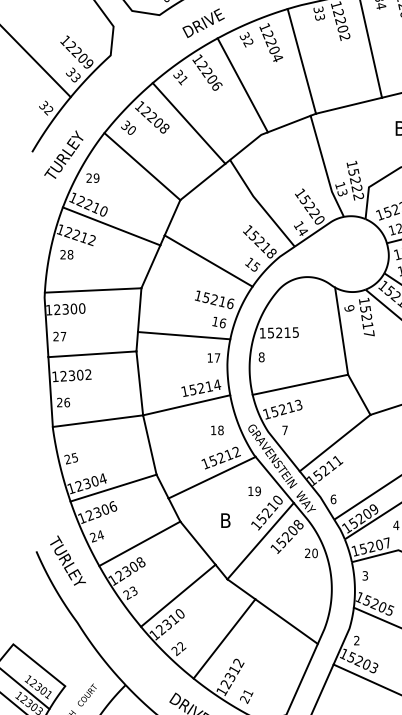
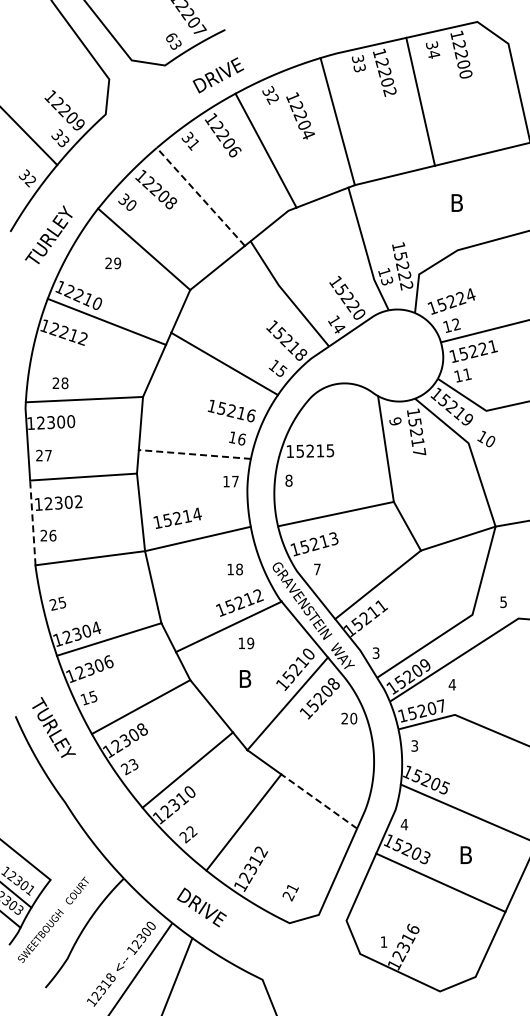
text: (271, 42) -> (300, 115), moved
line: (188, 123) -> (200, 196), solid -> dashed
text: (93, 178) -> (113, 263), moved
text: (66, 254) -> (60, 383), moved
line: (183, 335) -> (194, 454), solid -> dashed
text: (201, 387) -> (177, 517), moved
line: (50, 391) -> (32, 522), solid -> dashed
text: (254, 491) -> (246, 643), moved
text: (332, 498) -> (375, 652), 6 -> 3
text: (96, 535) -> (88, 697), 24 -> 15
line: (286, 621) -> (319, 801), solid -> dashed
text: (356, 640) -> (404, 824), 2 -> 4
text: (246, 697) -> (290, 893), moved

